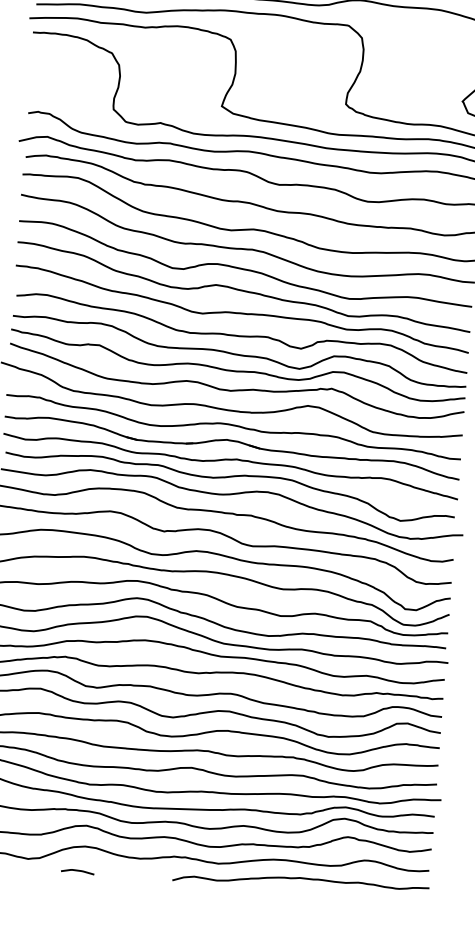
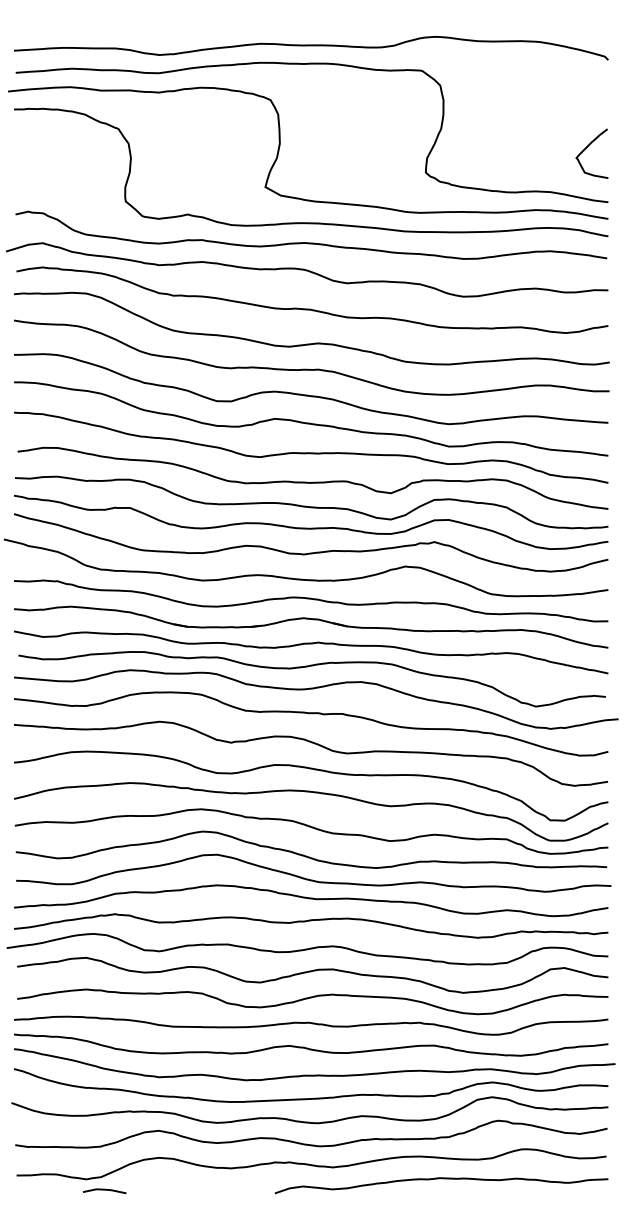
curve: (77, 871) -> (104, 1190), moved

